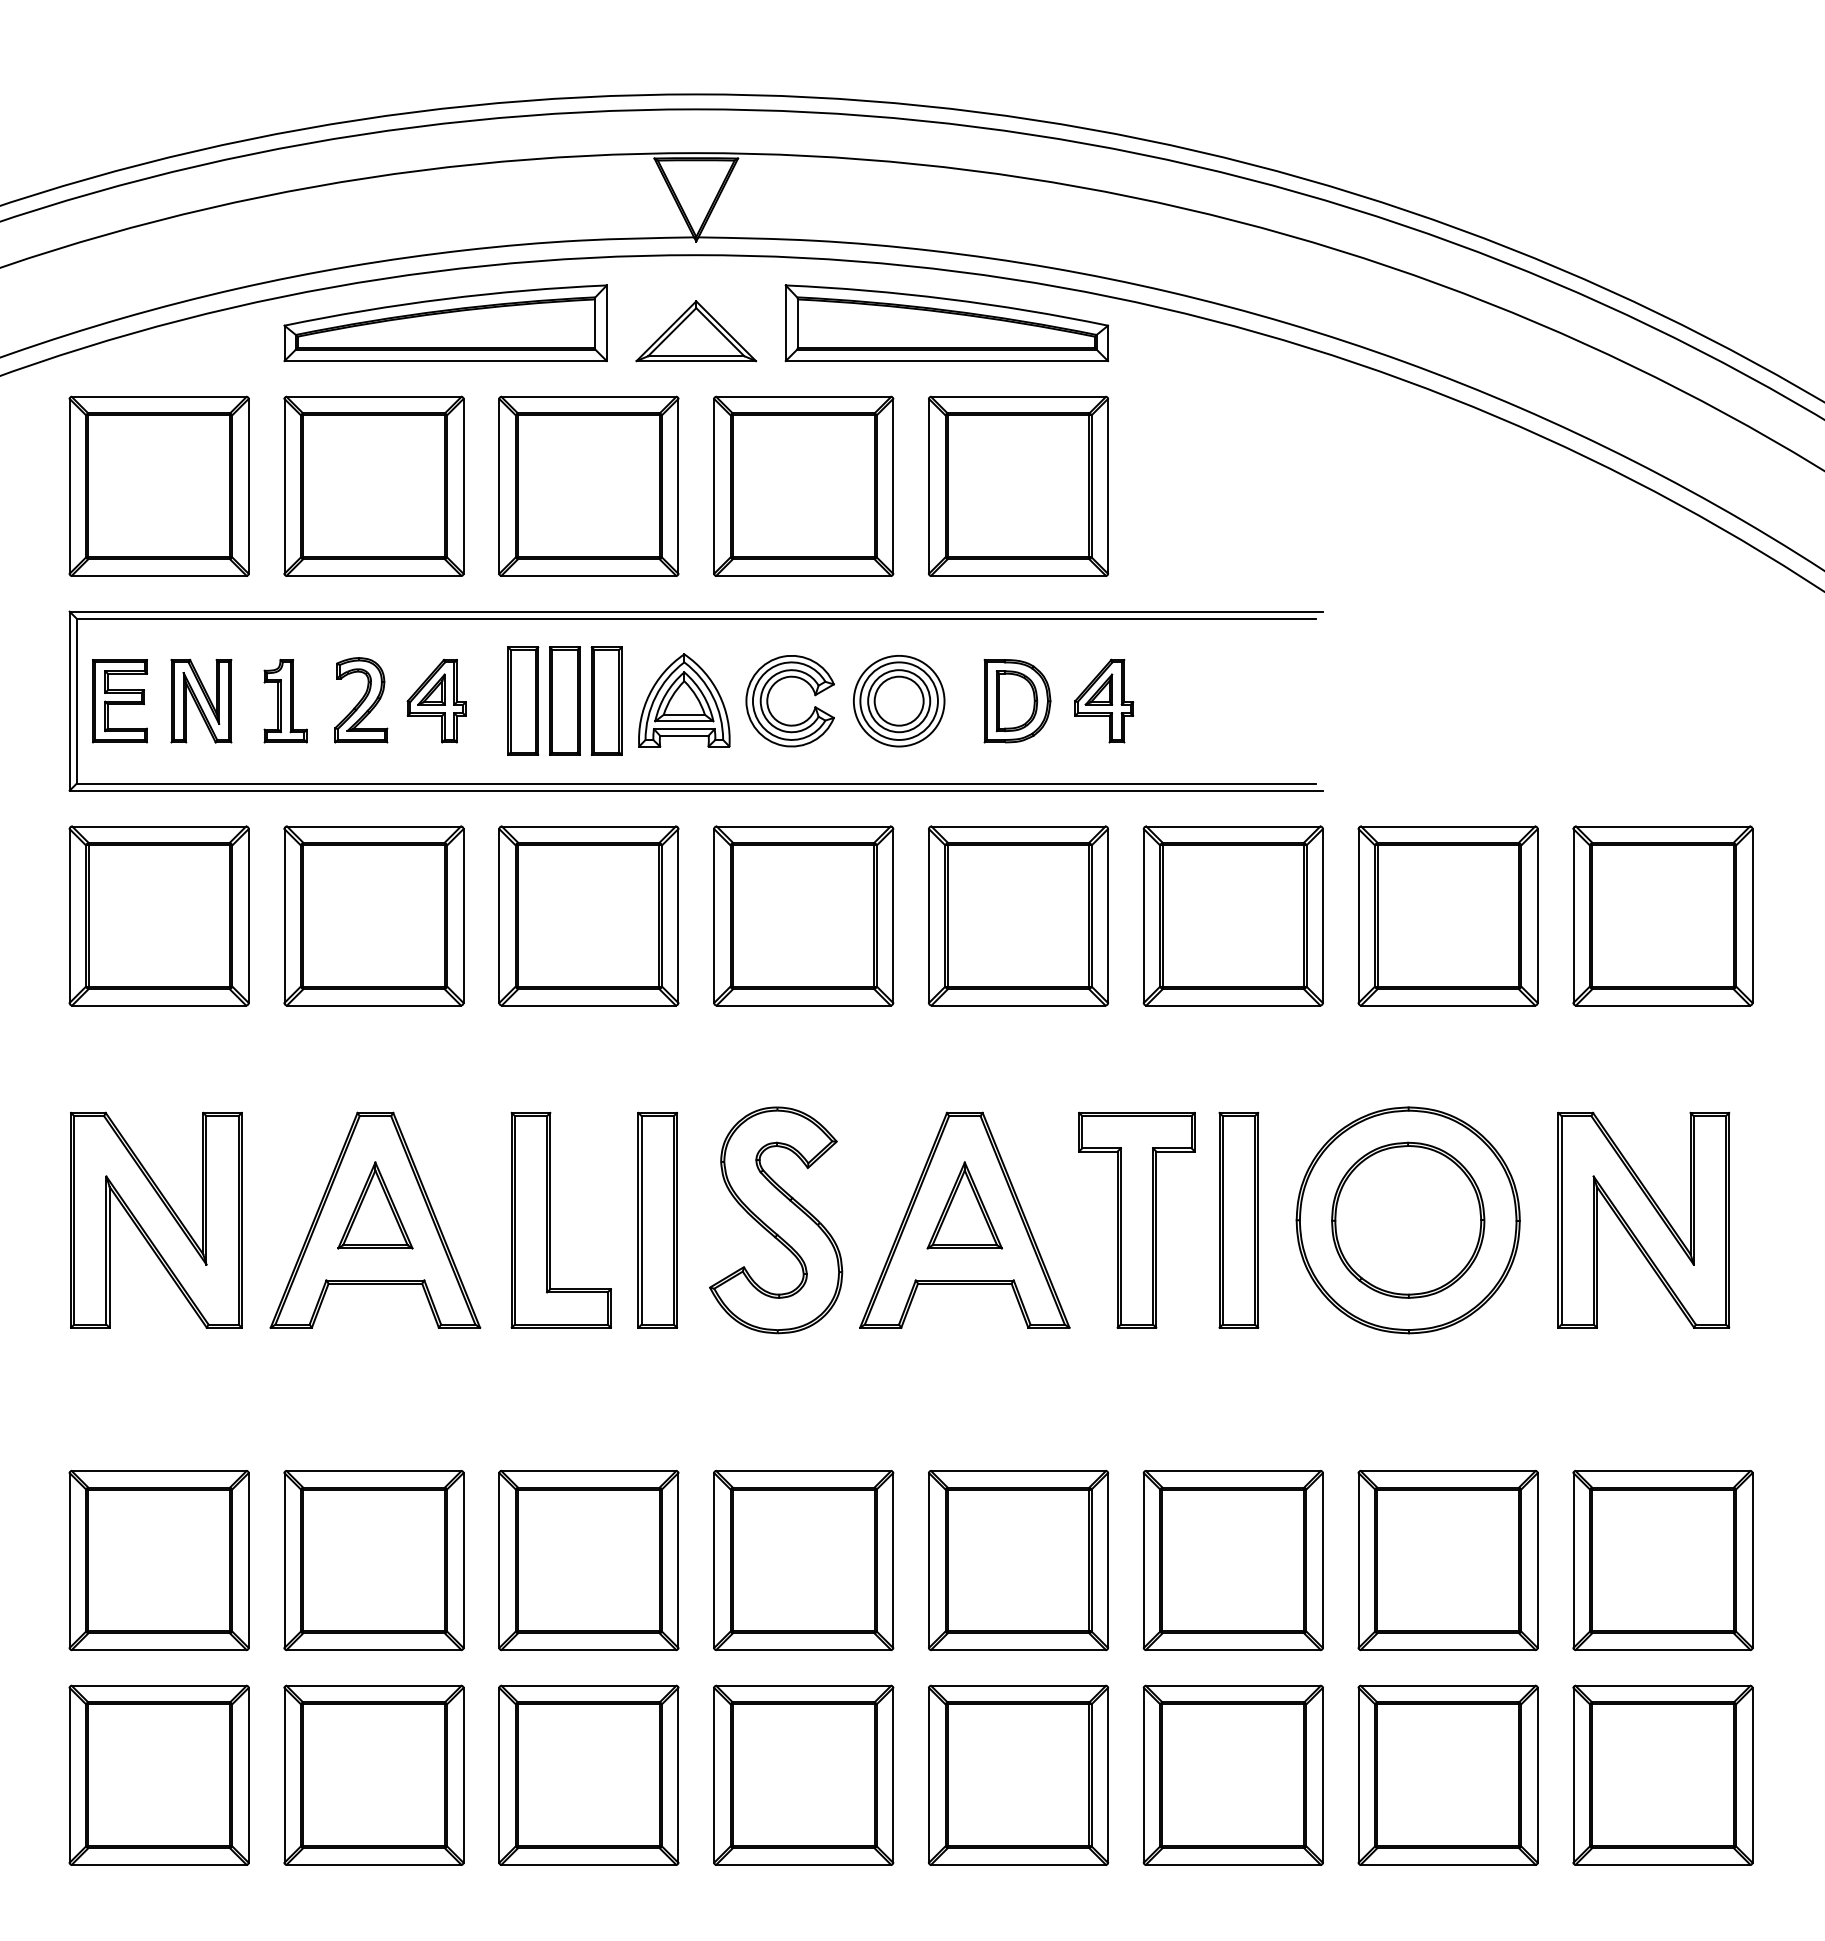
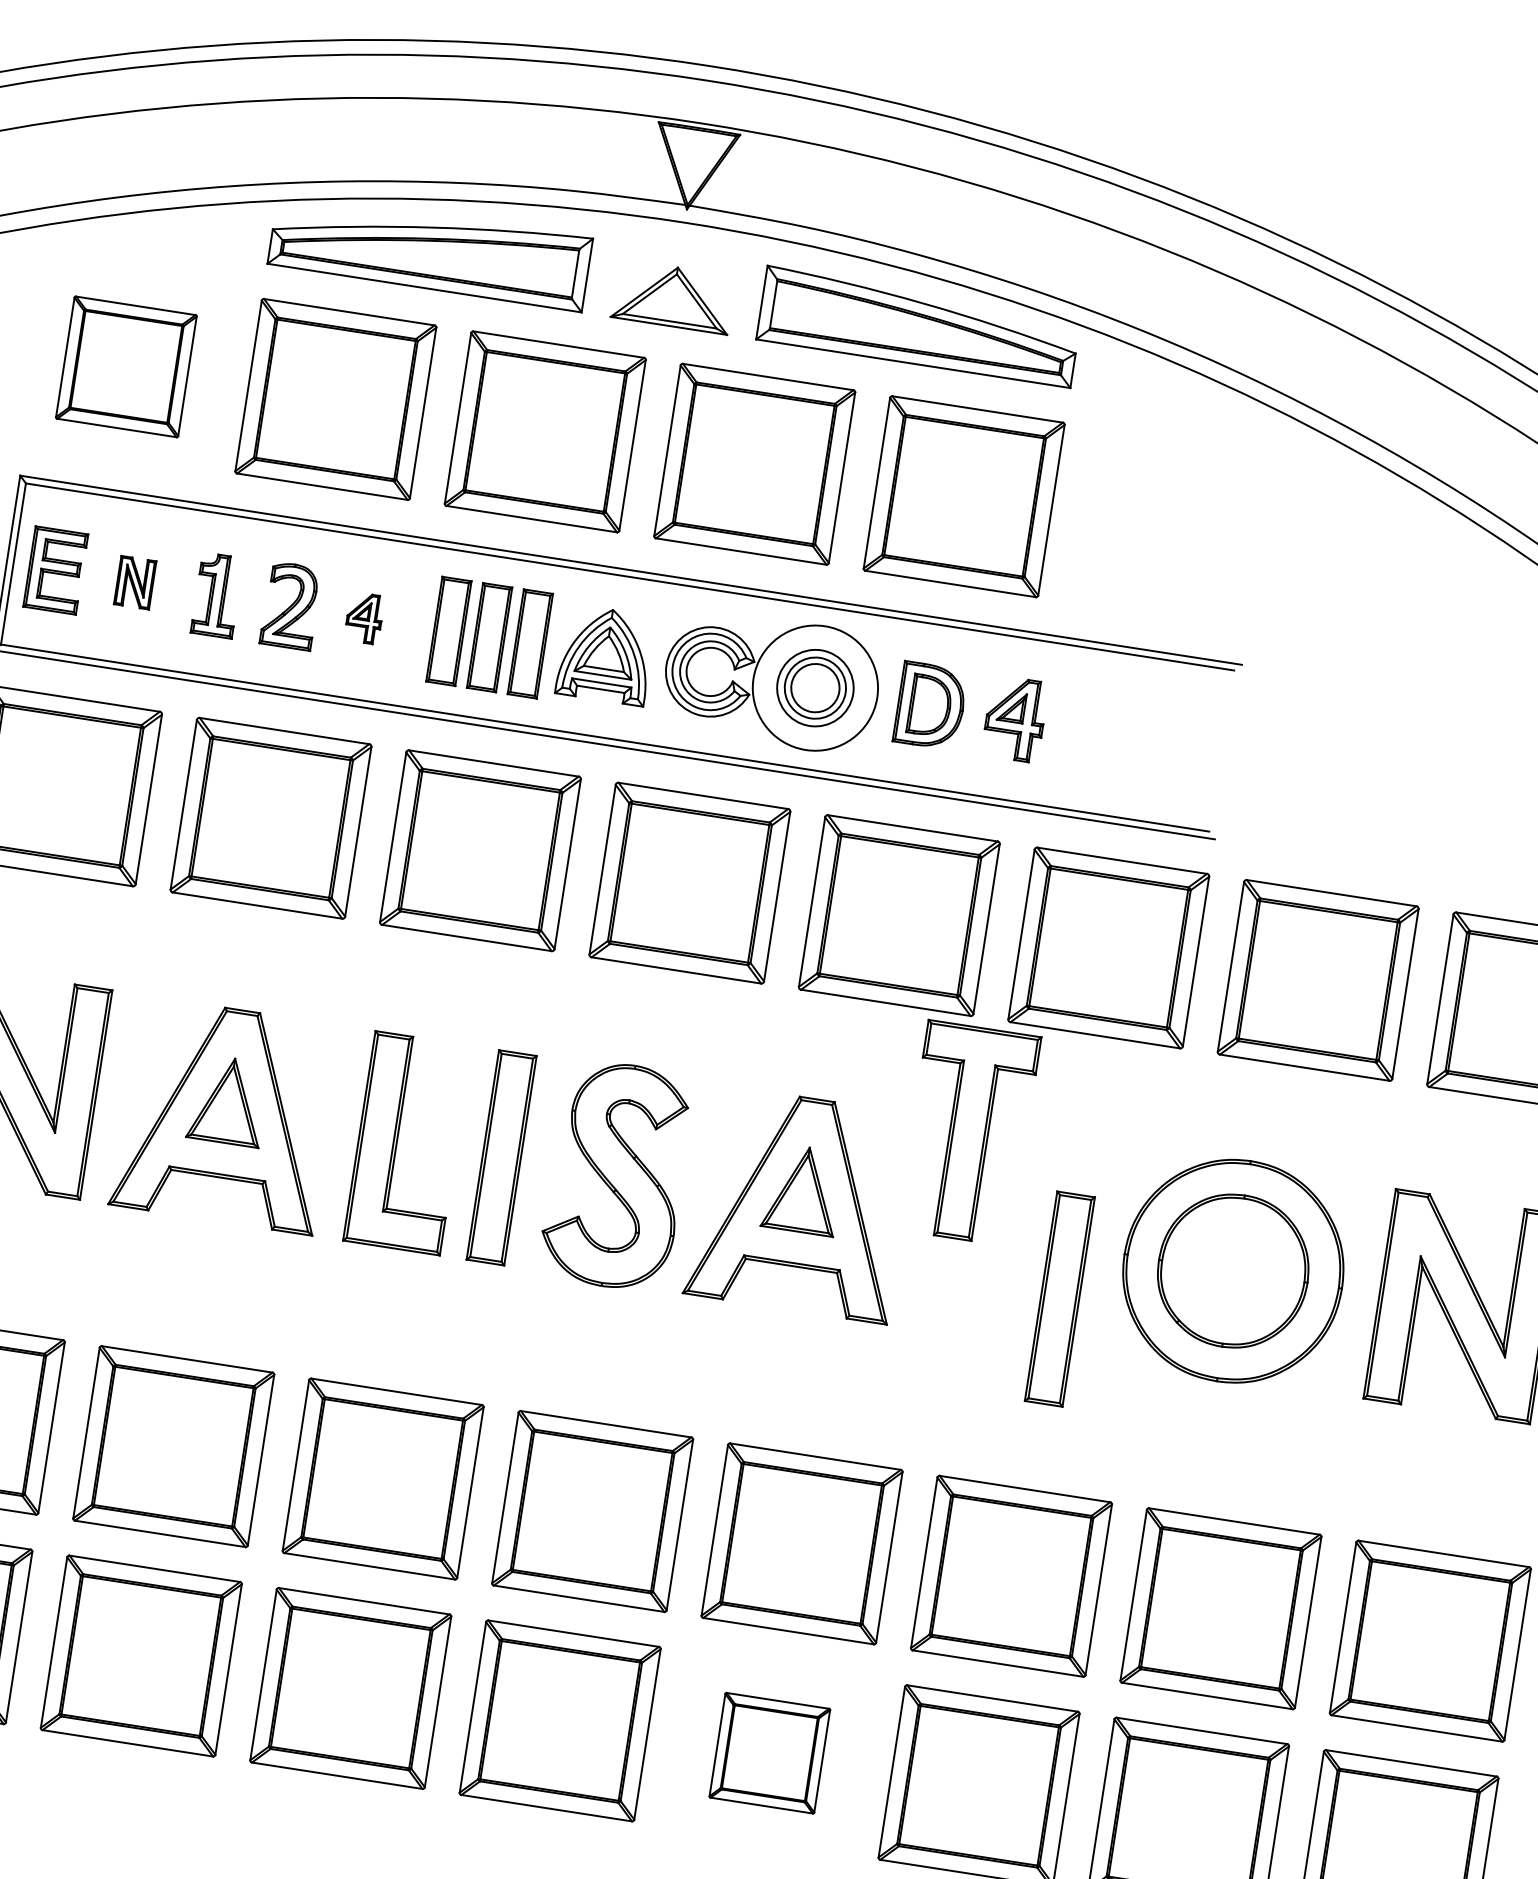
part: (158, 485) -> (125, 366), size x0.7
part: (201, 700) -> (135, 582), size x0.6
part: (436, 700) -> (364, 617), size x0.6
circle: (898, 700) -> (814, 687), size x1.4
part: (1136, 1219) -> (968, 1132), moved
part: (1238, 1219) -> (1059, 1298), moved
part: (1018, 1774) -> (769, 1752), size x0.6

